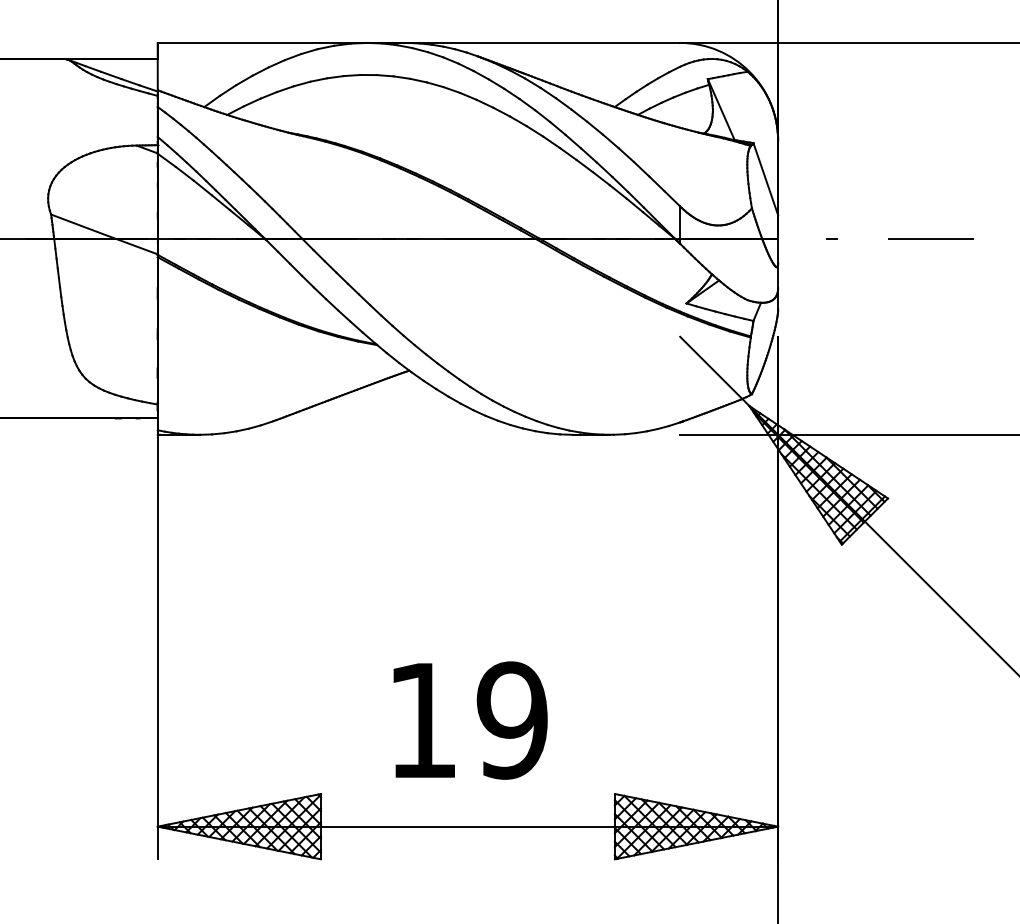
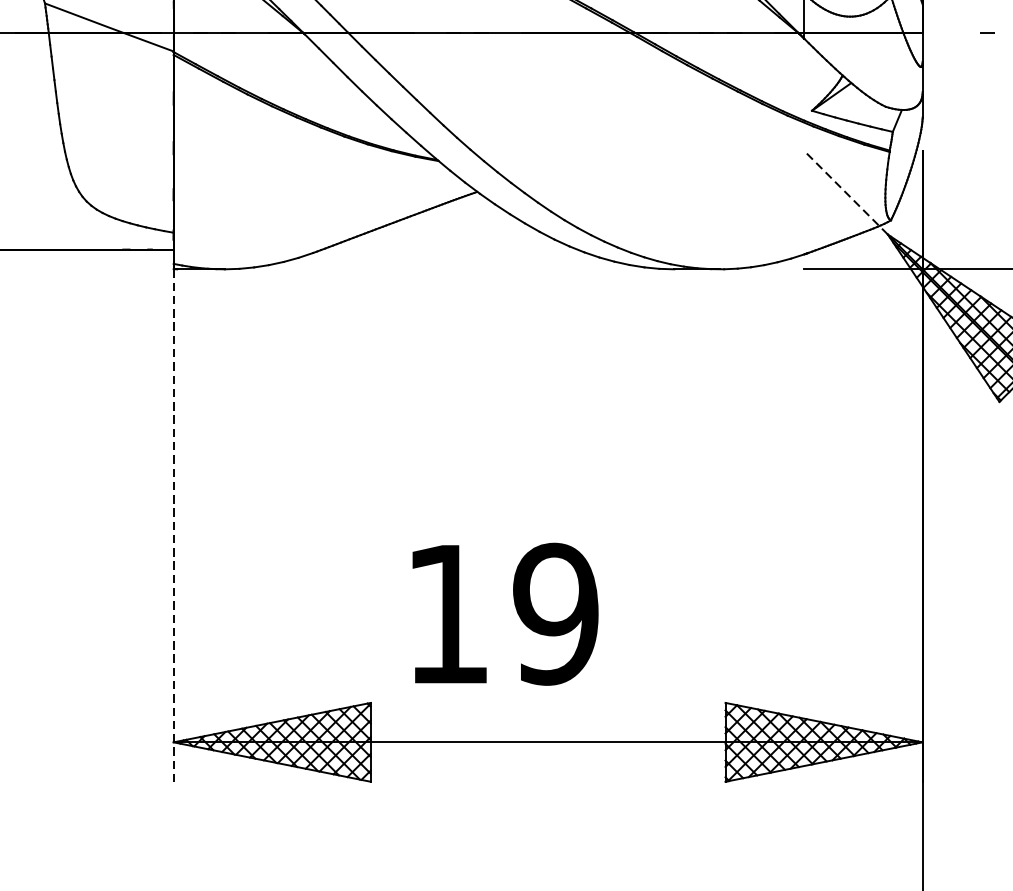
line: (714, 371) -> (845, 192), solid -> dashed
line: (157, 647) -> (173, 526), solid -> dashed
text: (470, 720) -> (505, 614), moved

